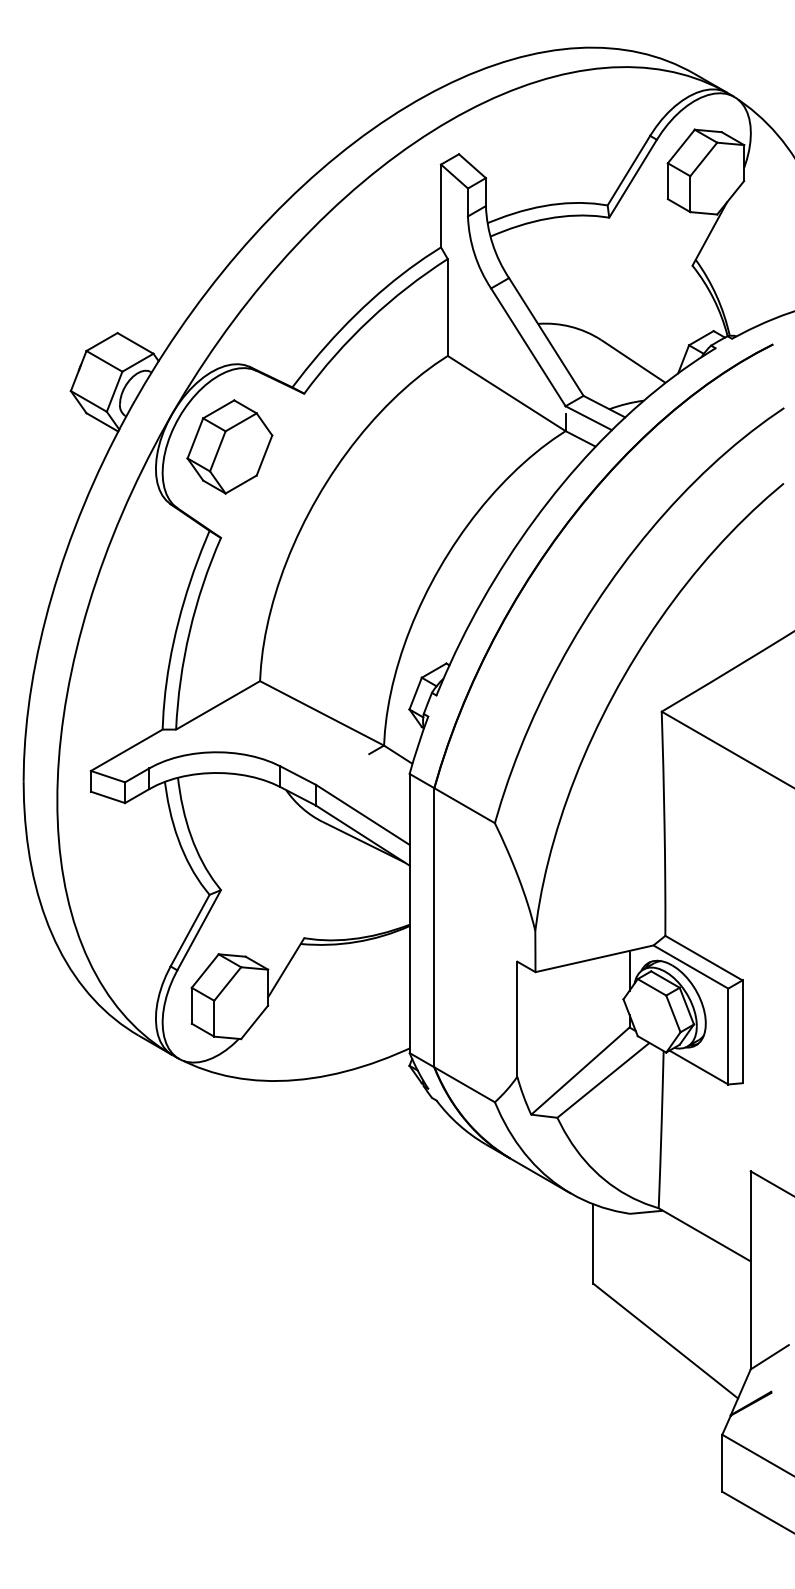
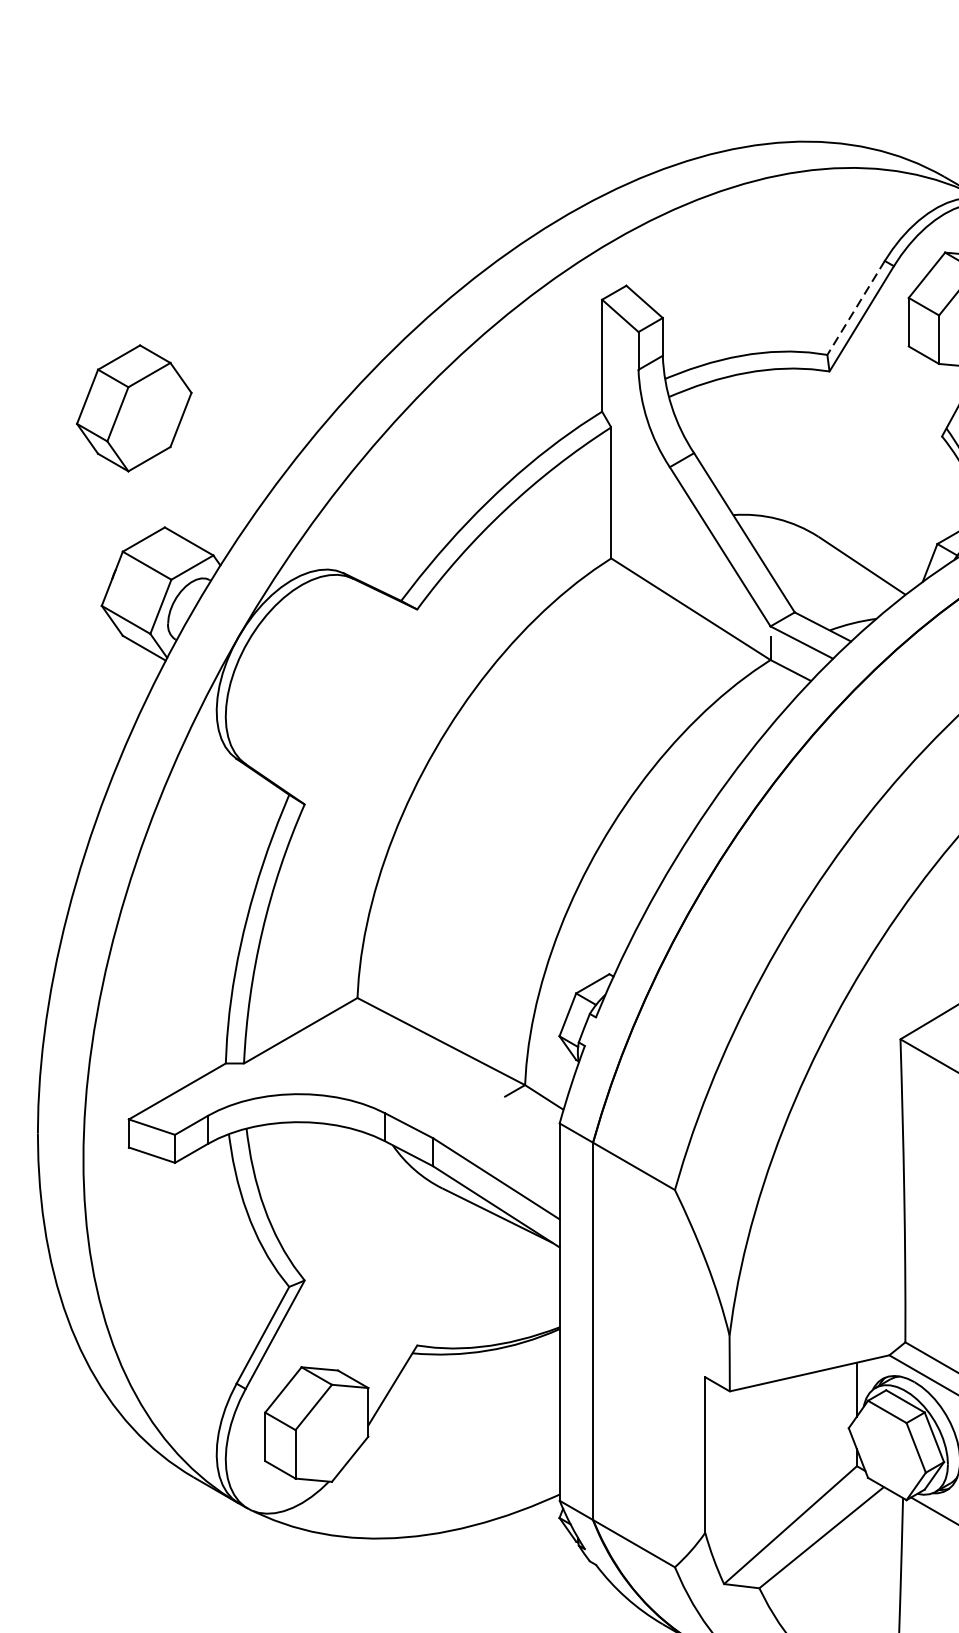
line: (628, 170) -> (855, 307), solid -> dashed
part: (229, 446) -> (133, 407), moved

